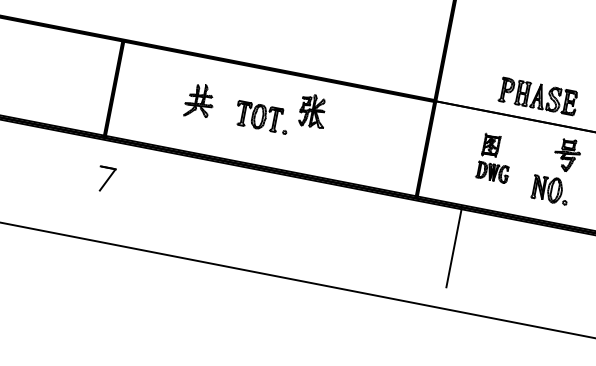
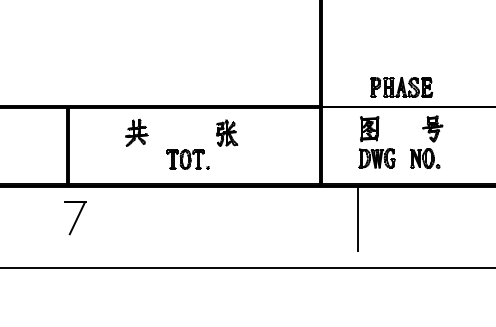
part: (199, 101) -> (136, 132), moved
part: (261, 116) -> (187, 159), moved
part: (494, 158) -> (376, 142), size x1.43
part: (106, 179) -> (75, 218), size x1.67

